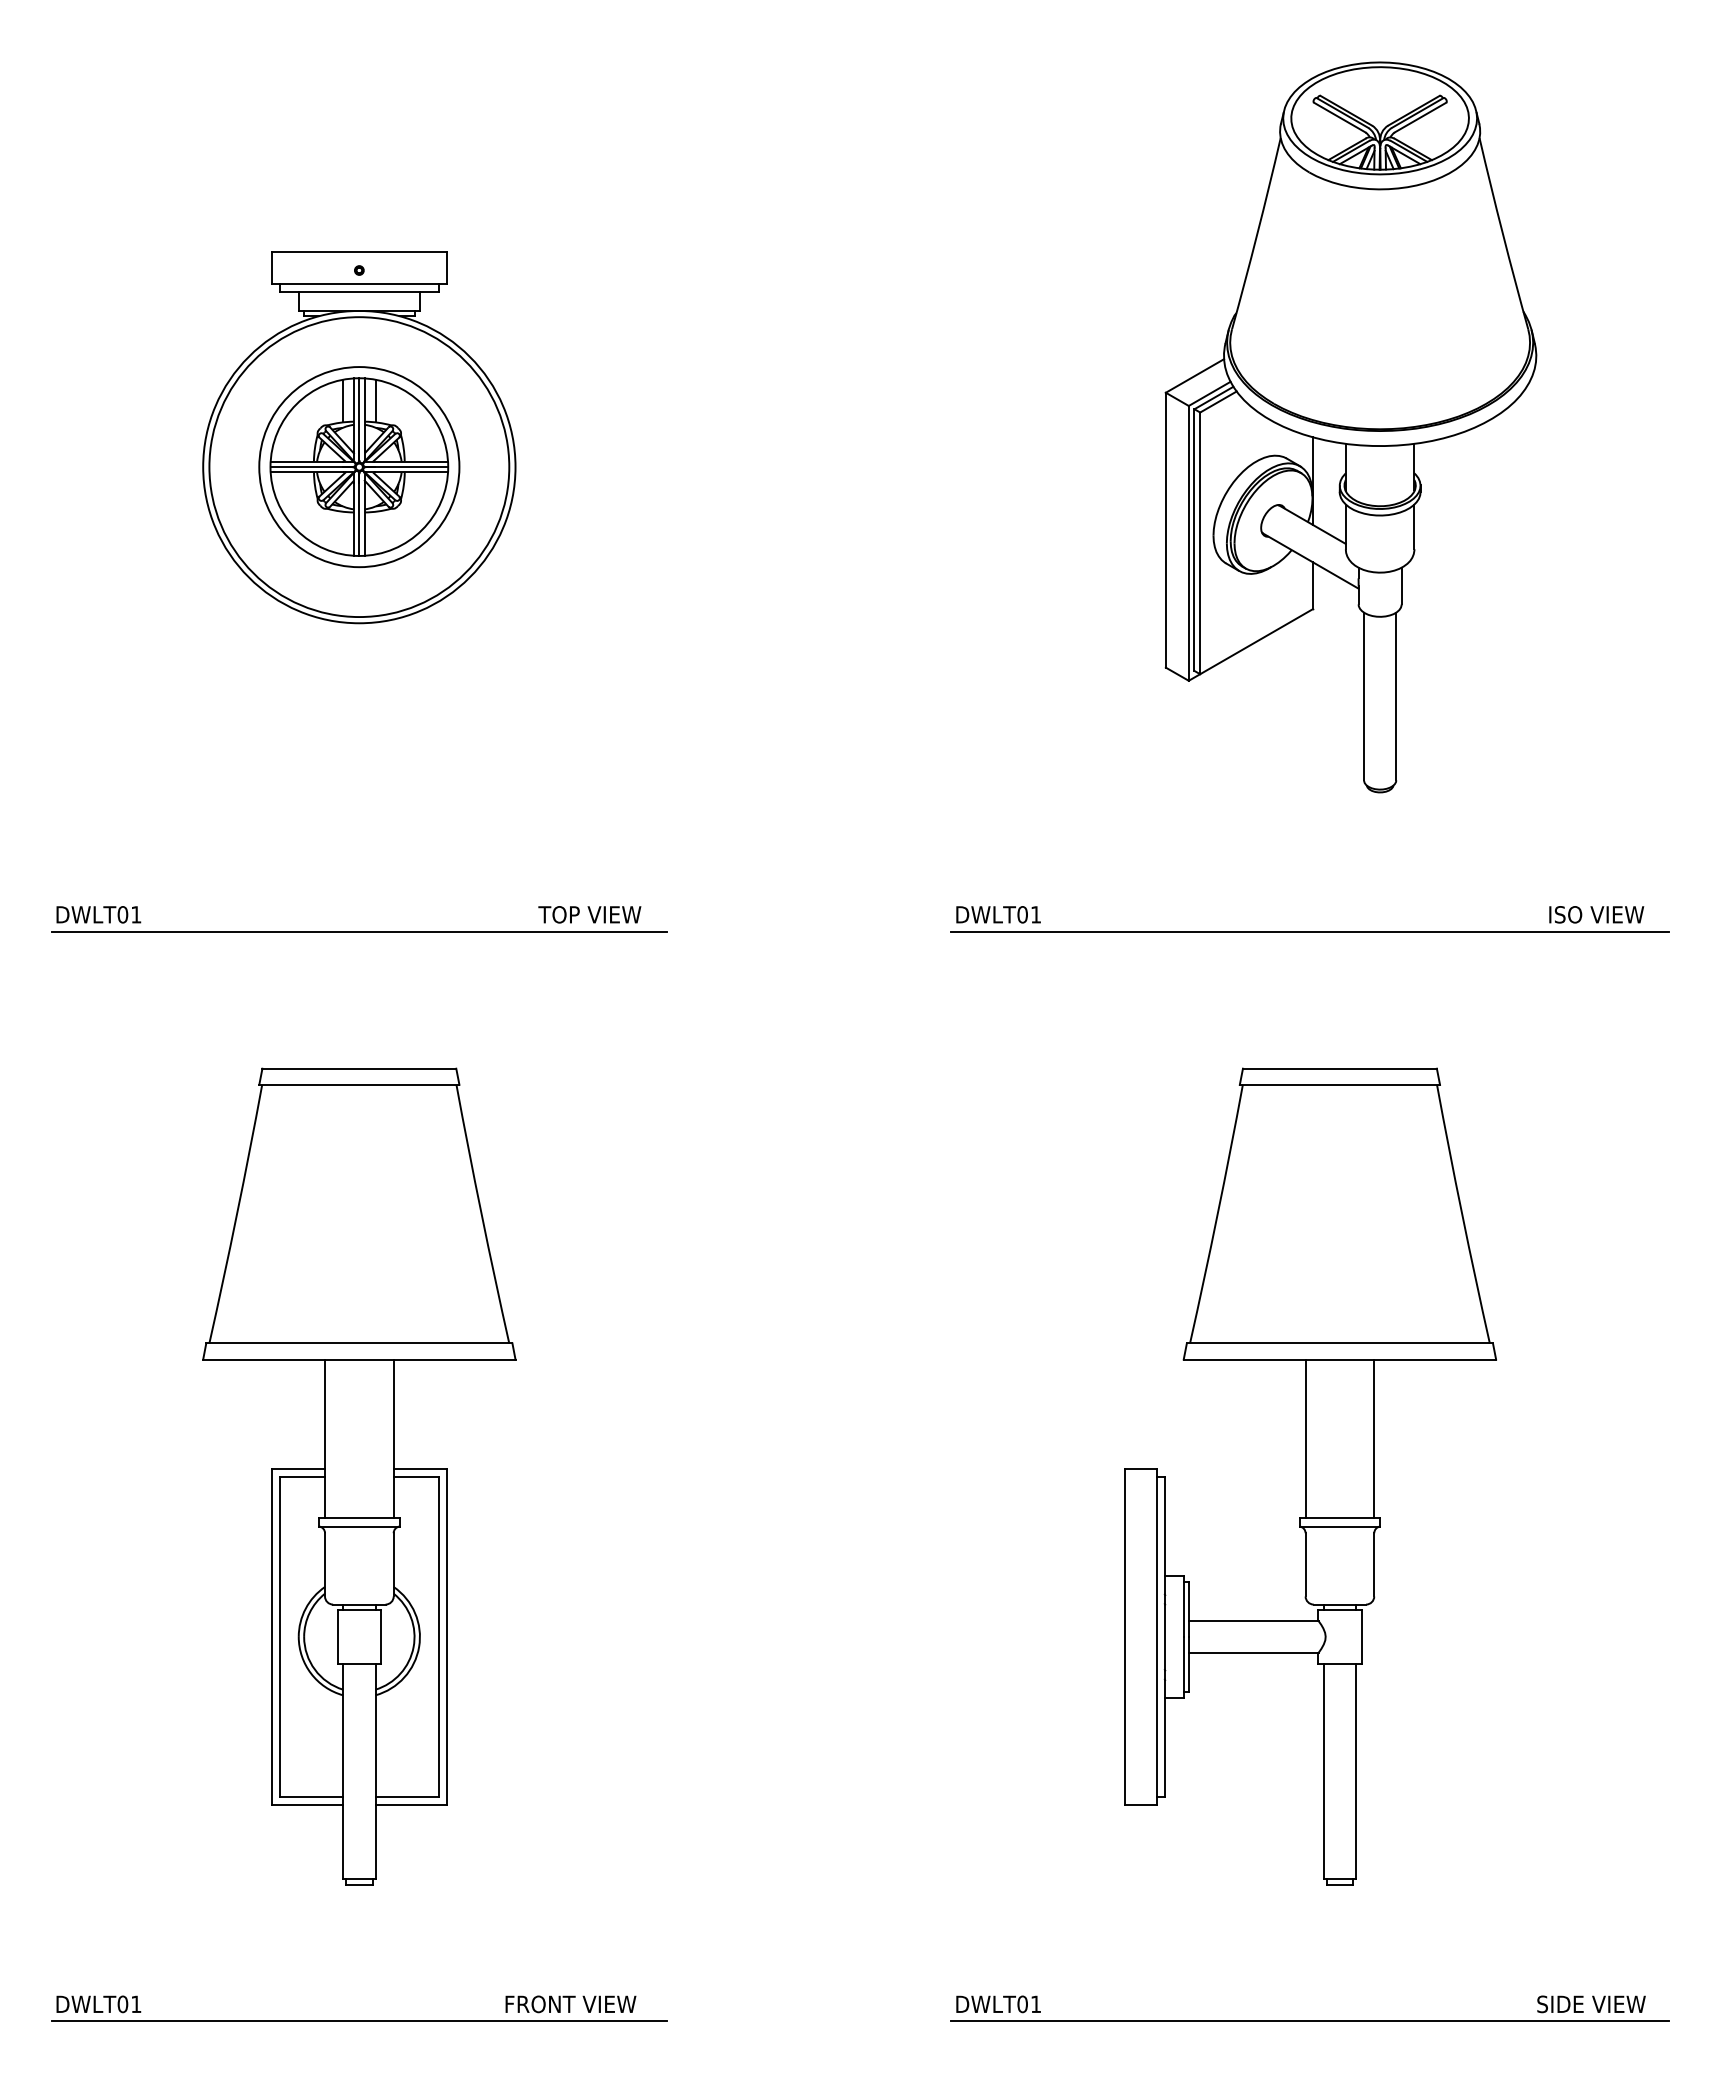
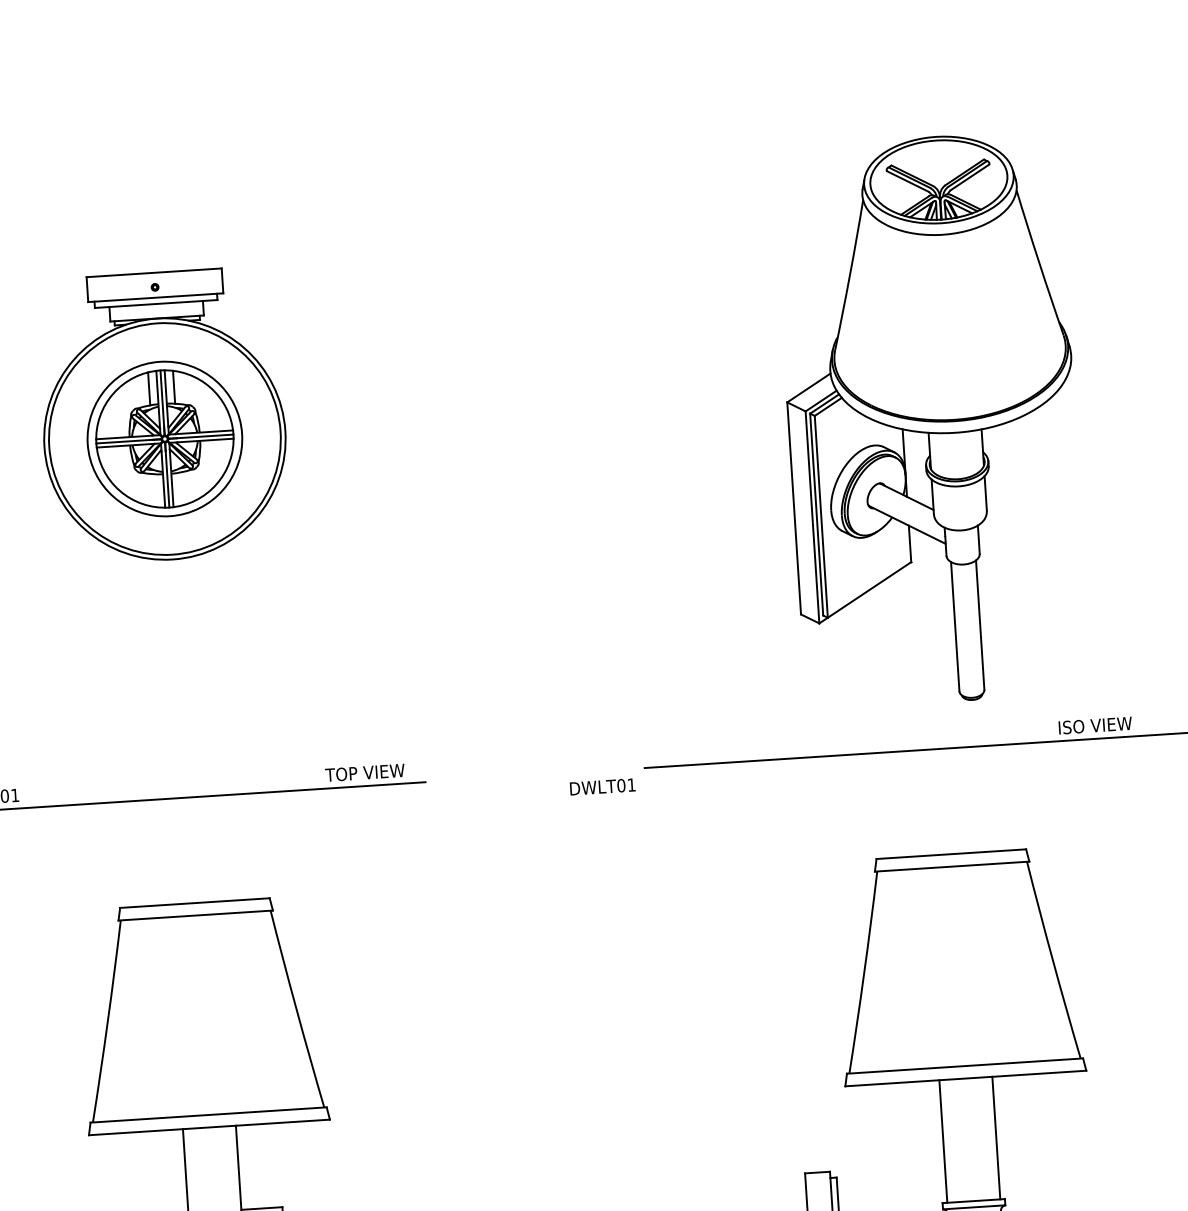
part: (1350, 427) -> (931, 419), moved
text: (998, 914) -> (602, 786), moved
text: (1596, 914) -> (1095, 725), moved

